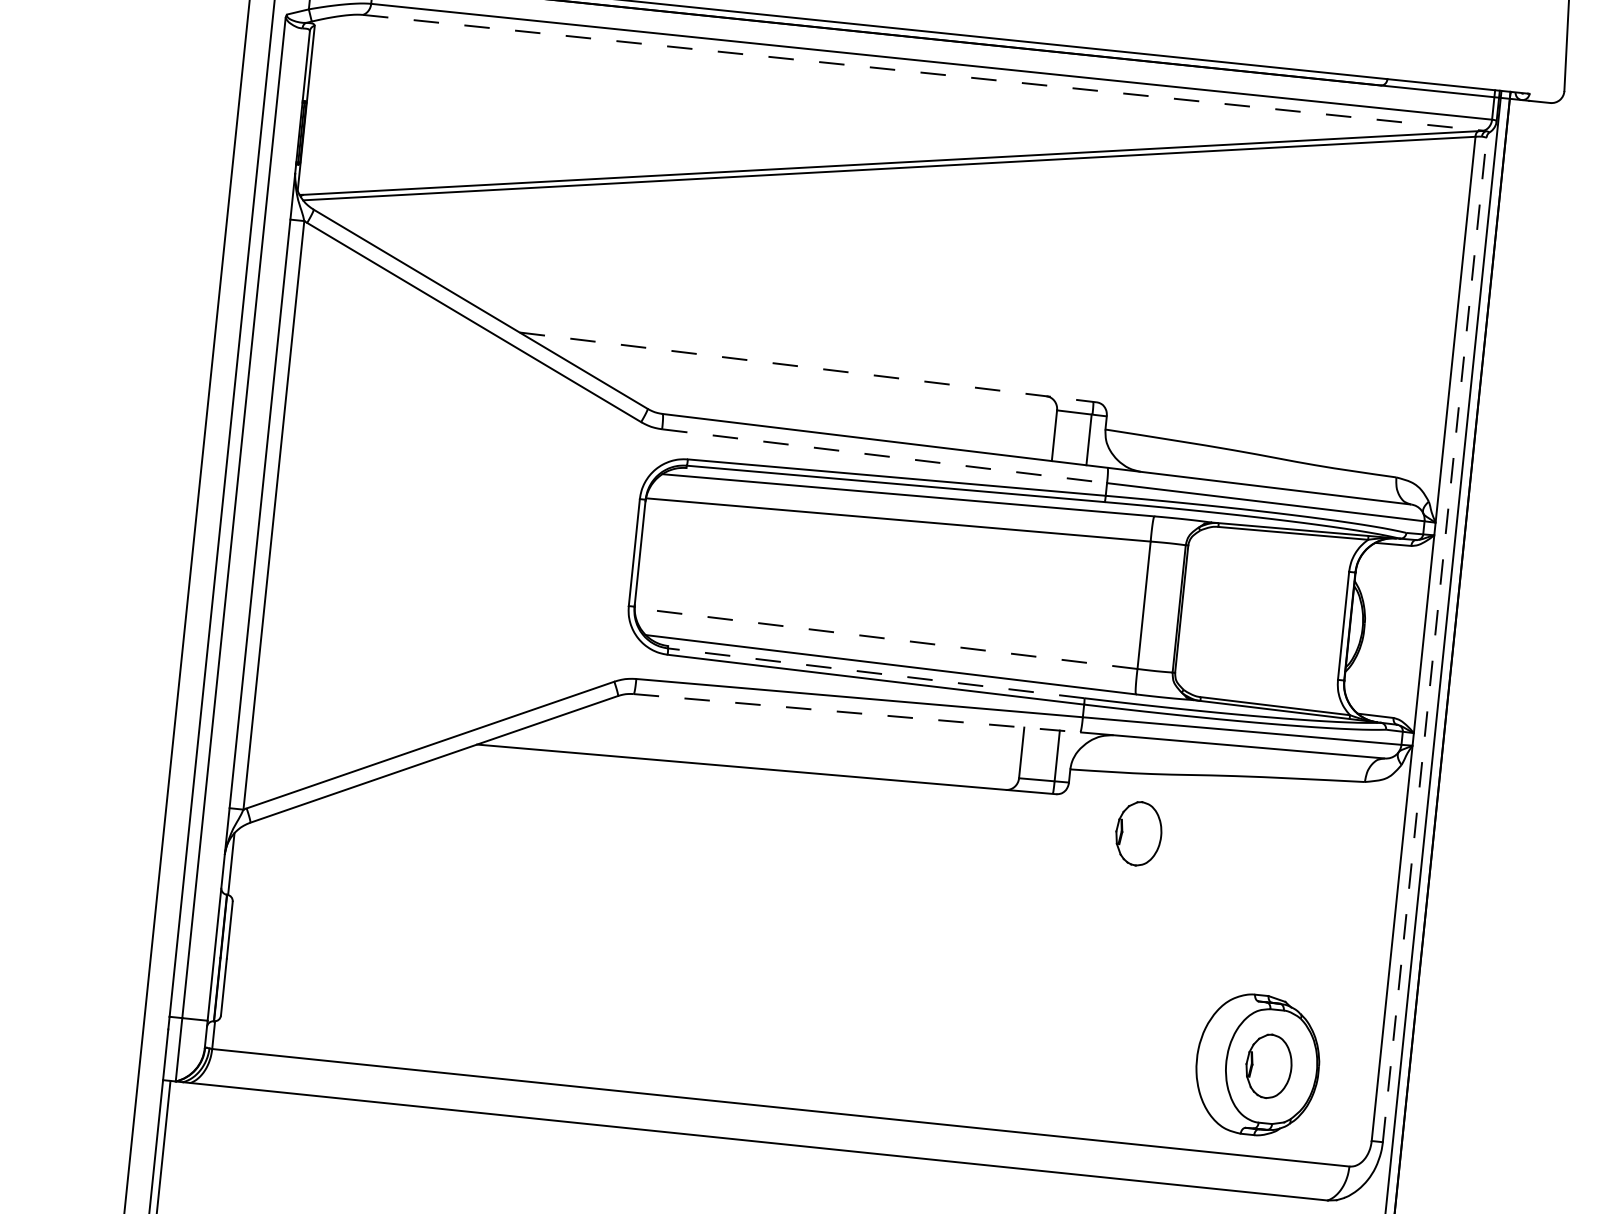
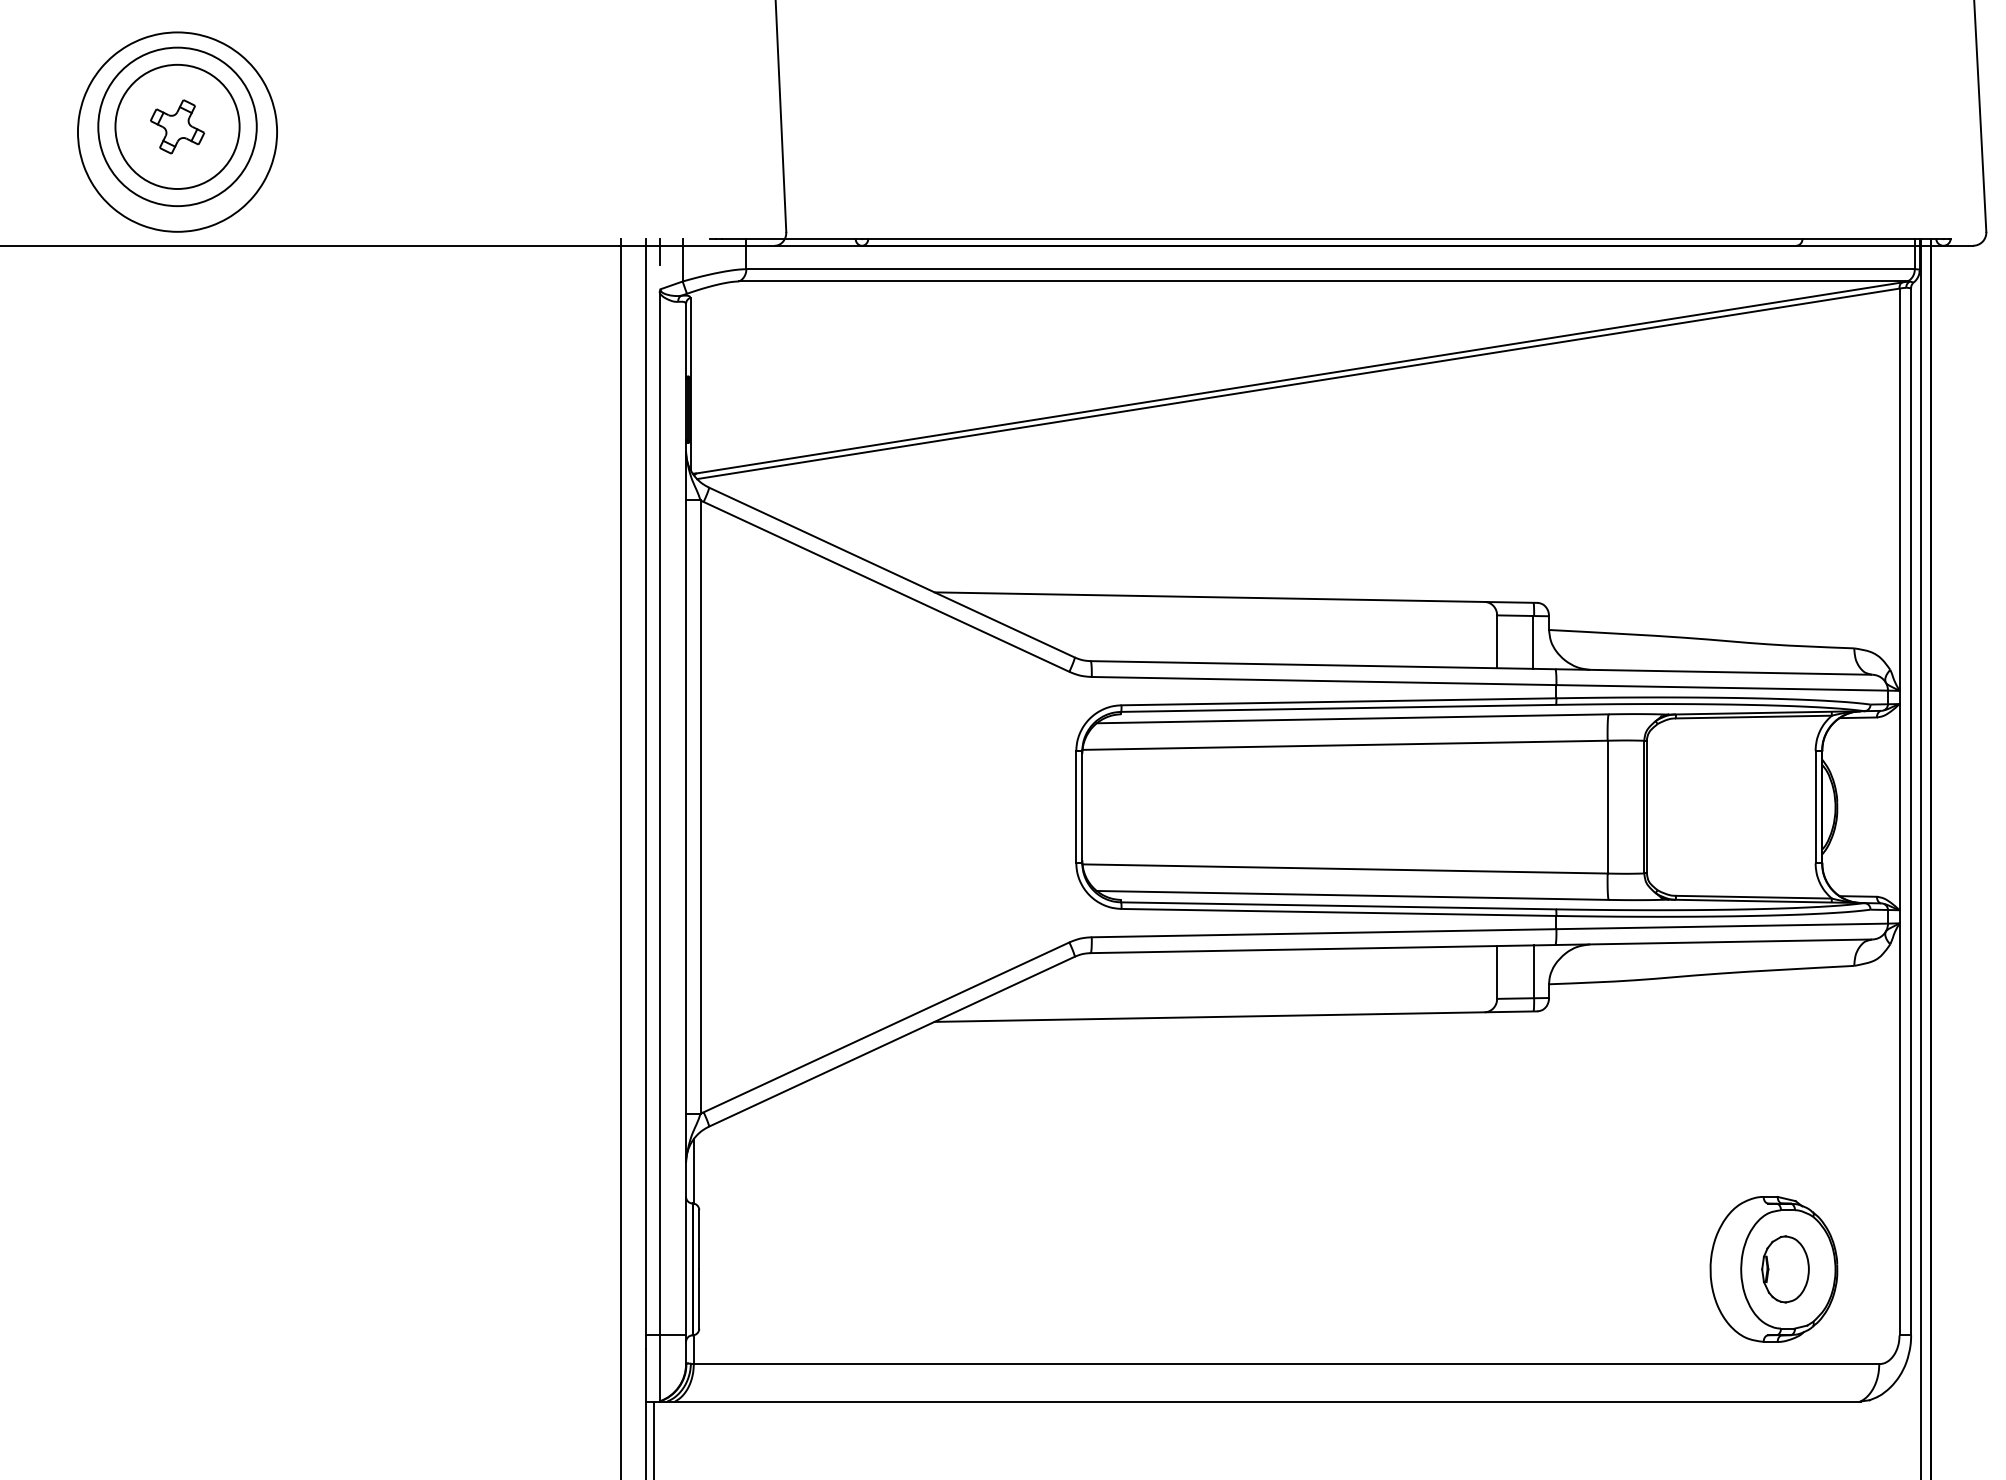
line: (923, 72) -> (1323, 281), dashed -> solid
line: (808, 367) -> (1236, 597), dashed -> solid
line: (884, 456) -> (1324, 681), dashed -> solid
line: (886, 638) -> (1345, 868), dashed -> solid
line: (1435, 639) -> (1911, 811), dashed -> solid
line: (876, 672) -> (1338, 905), dashed -> solid
line: (857, 713) -> (1323, 949), dashed -> solid
part: (1138, 833) -> (1626, 1043), removed

